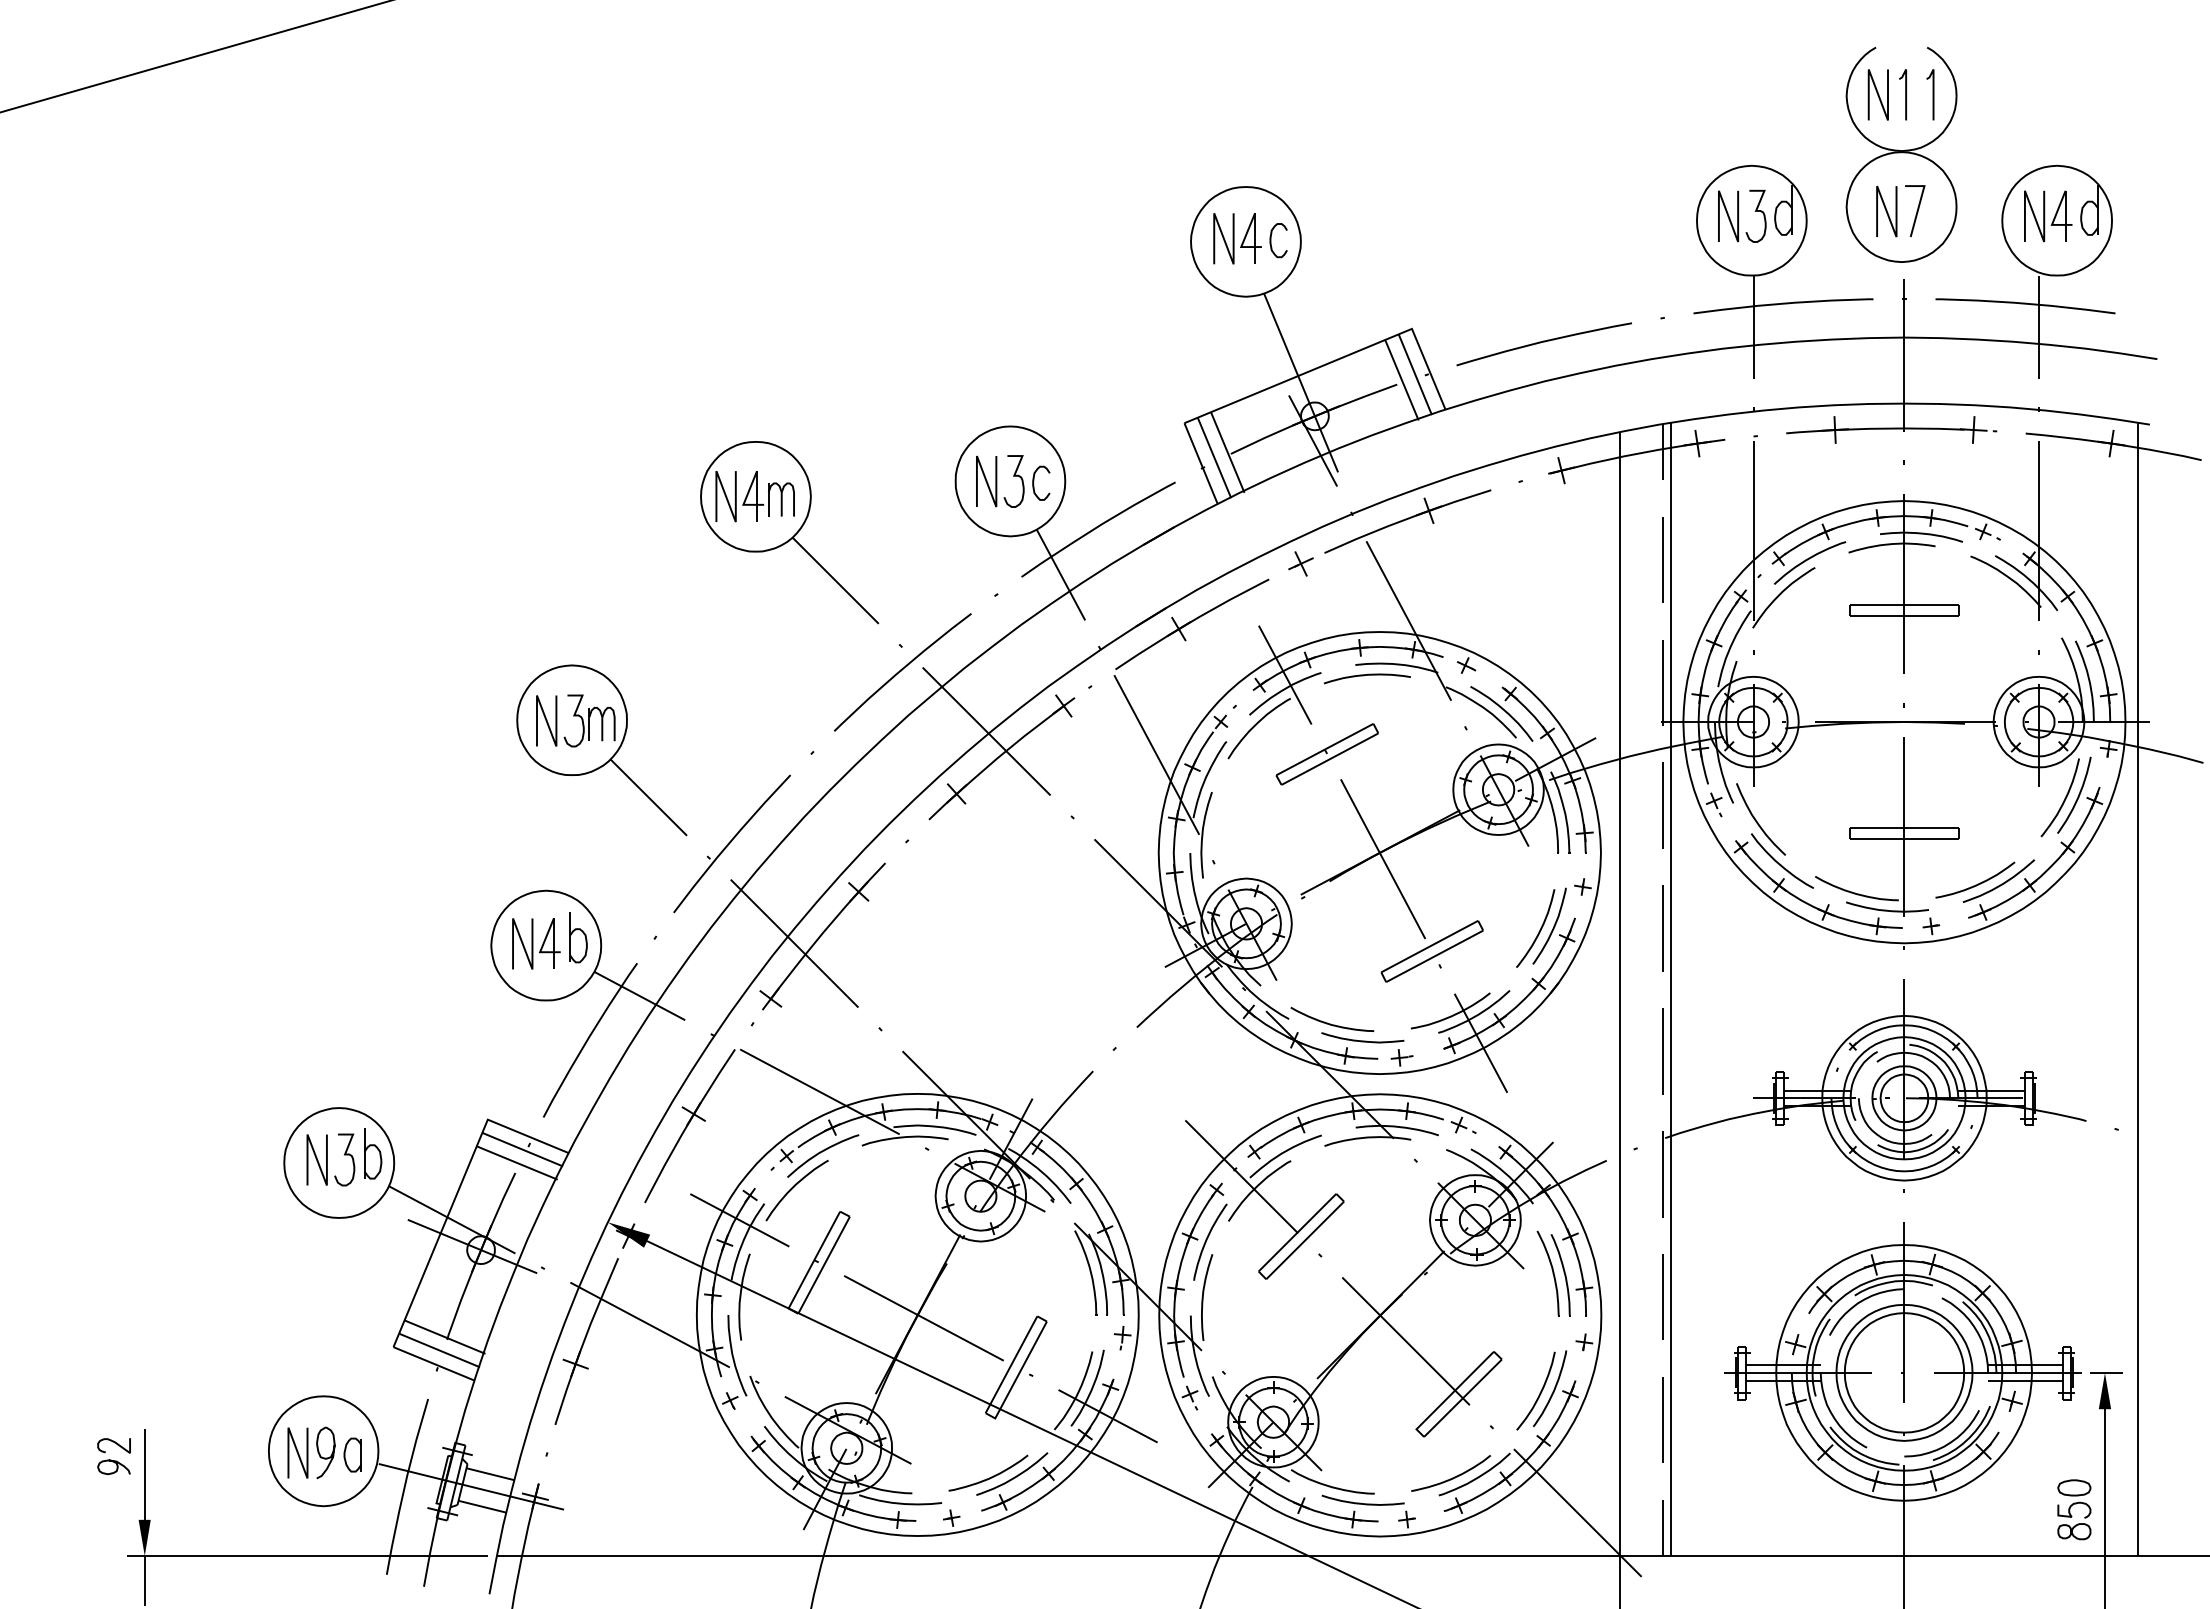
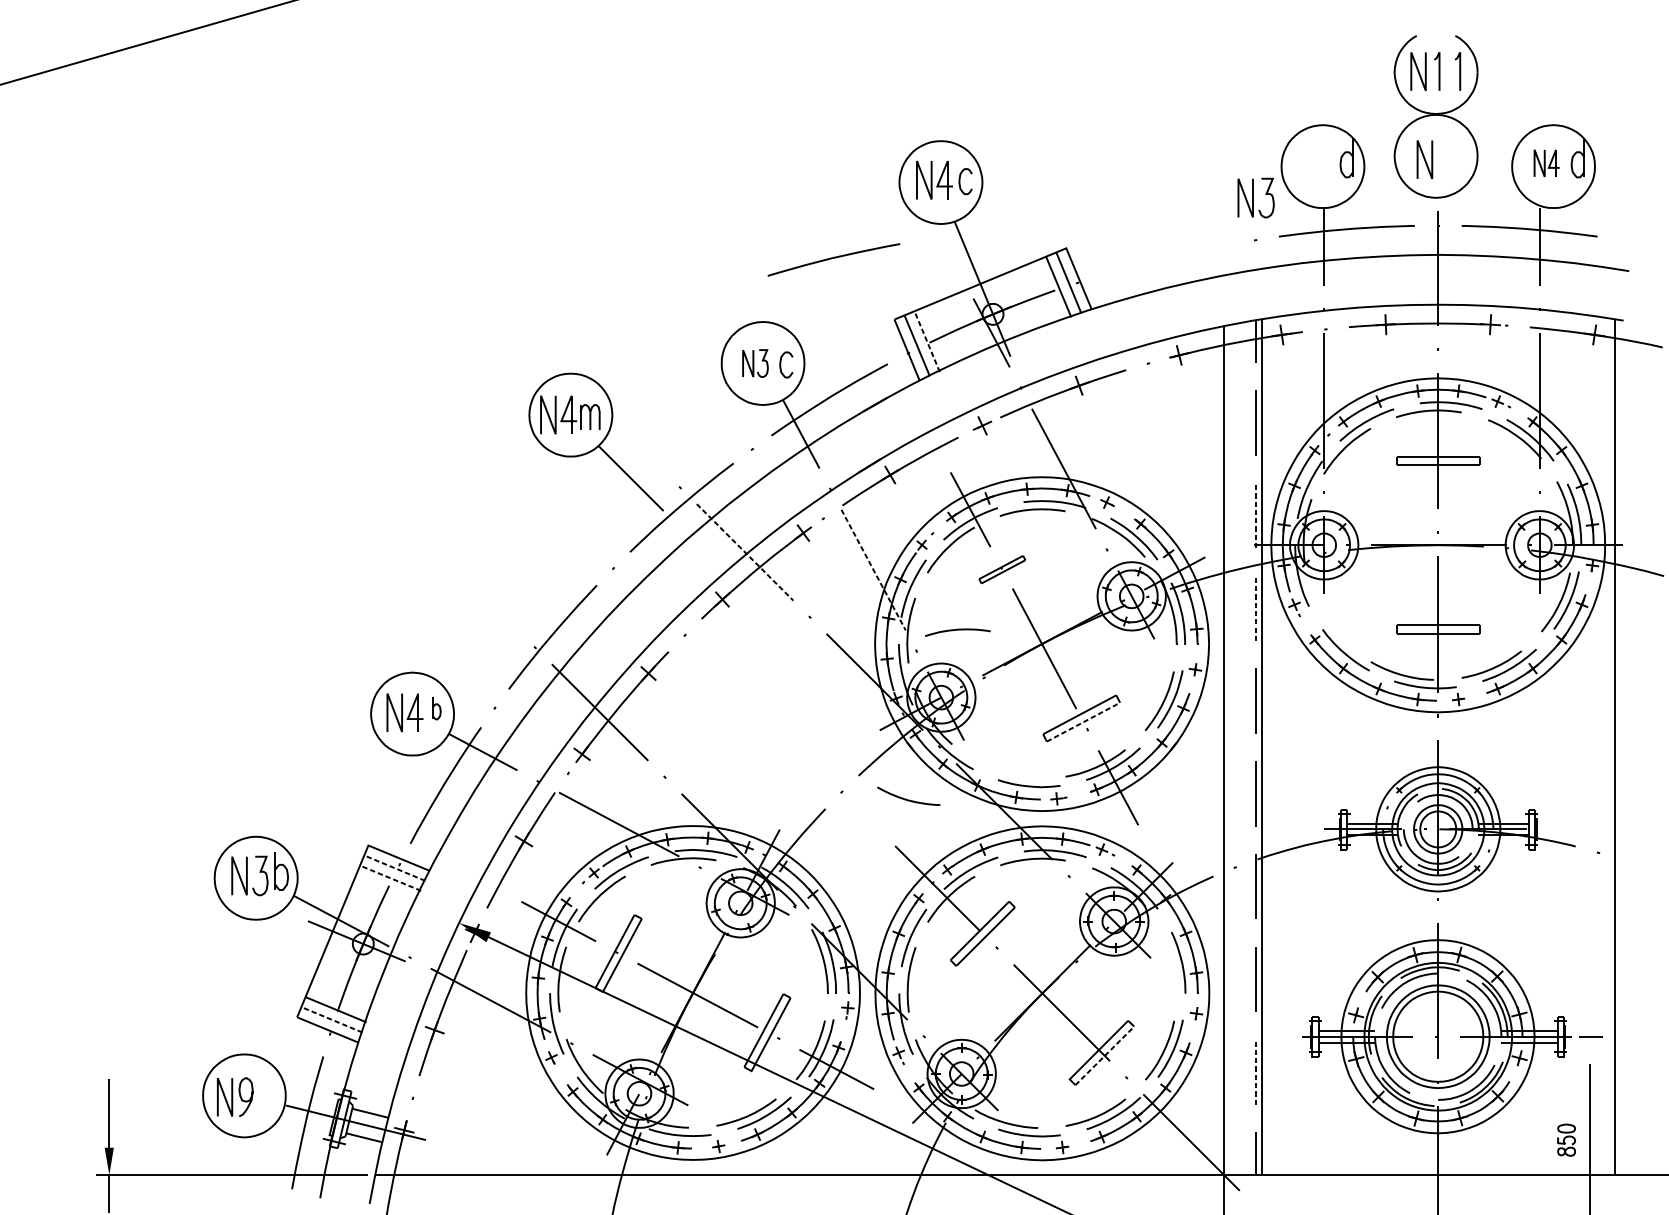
line: (1916, 211) -> (1447, 159), removed
part: (1742, 215) -> (1256, 197), moved
part: (2048, 216) -> (1547, 163), size x0.7
curve: (1543, 342) -> (833, 258), moved
line: (1227, 452) -> (927, 341), solid -> dashed
part: (1000, 481) -> (755, 363), size x0.7
part: (789, 532) -> (596, 442), moved
line: (1662, 682) -> (1255, 515), solid -> dashed
line: (986, 731) -> (745, 552), solid -> dashed
part: (601, 750) -> (454, 566), removed
part: (1326, 754) -> (1001, 569), size x0.6
line: (1157, 755) -> (874, 570), solid -> dashed
line: (1662, 805) -> (1255, 608), solid -> dashed
curve: (1758, 822) -> (1328, 621), removed
curve: (1268, 834) -> (957, 630), added
part: (578, 937) -> (436, 707), size x0.6
line: (1434, 956) -> (1083, 722), solid -> dashed
curve: (1330, 1023) -> (907, 799), moved
line: (522, 1149) -> (394, 868), solid -> dashed
line: (517, 1163) -> (390, 878), solid -> dashed
part: (1547, 1273) -> (1168, 961), removed
line: (439, 1350) -> (331, 1019), solid -> dashed
fill: (2104, 1391) -> (1589, 1050), removed
line: (1463, 1398) -> (1105, 1056), solid -> dashed
line: (1662, 1419) -> (1255, 1071), solid -> dashed
part: (352, 1454) -> (266, 1098), removed
part: (113, 1456) -> (85, 1099), removed
part: (2074, 1509) -> (1566, 1139), size x0.7

